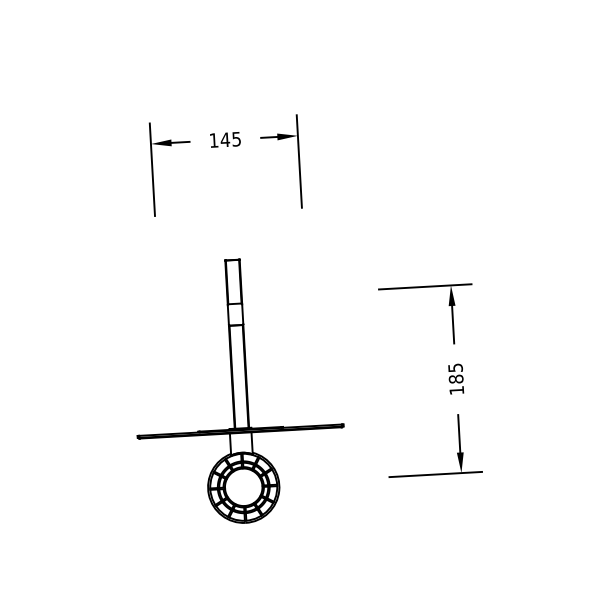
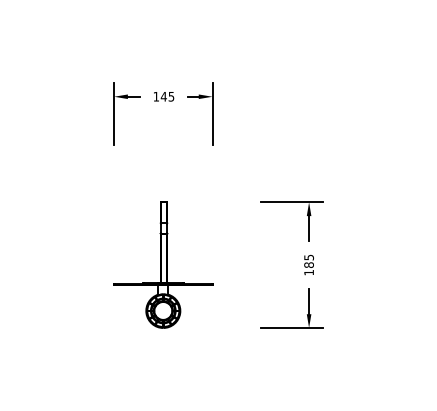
part: (238, 390) -> (163, 264), size x0.71

